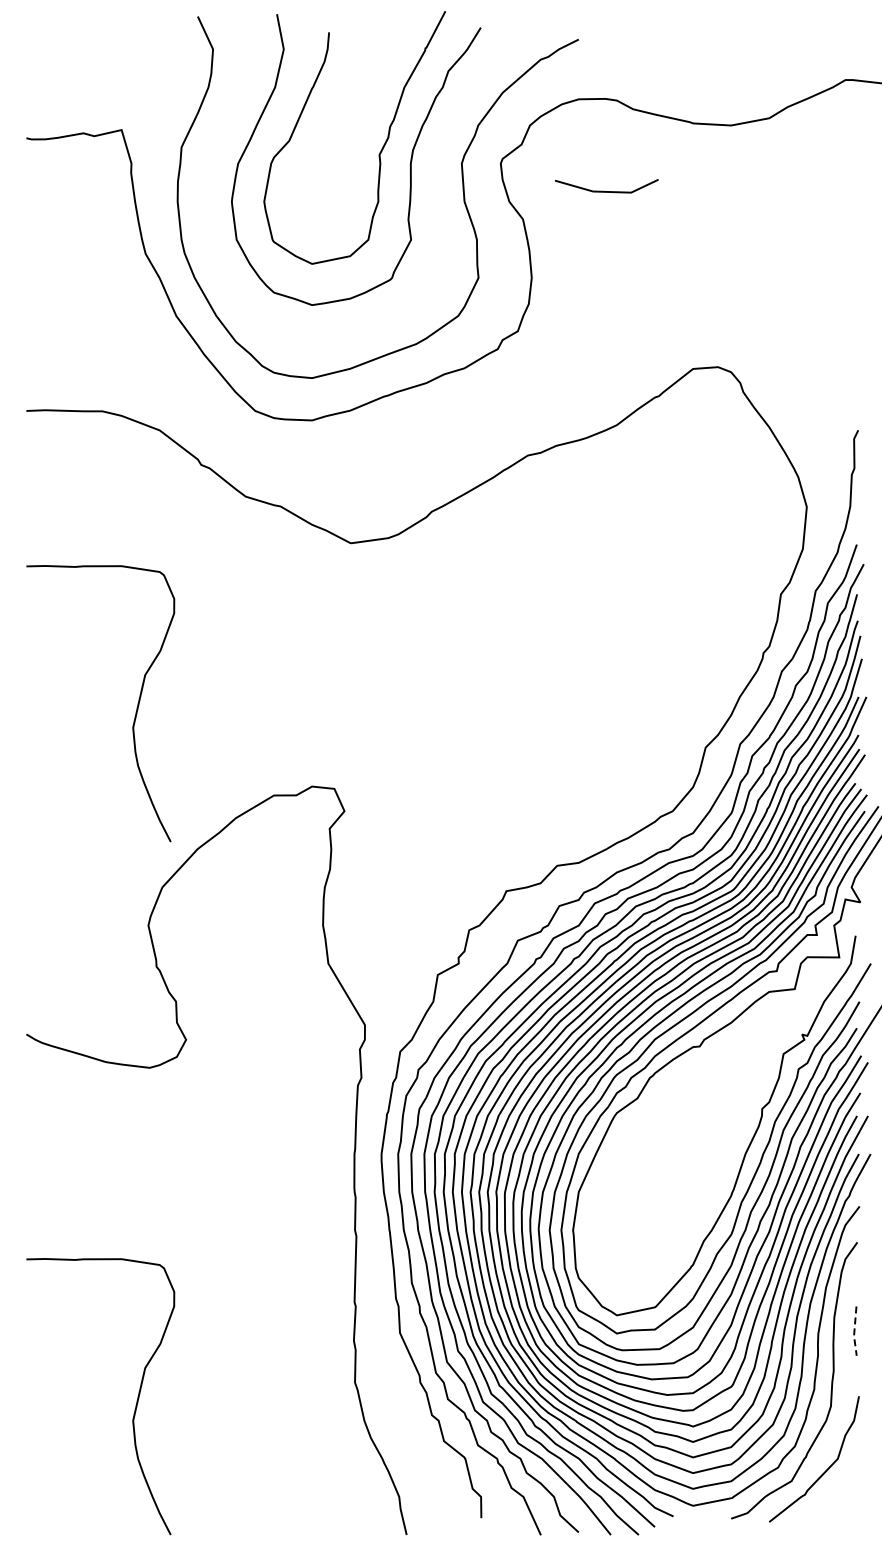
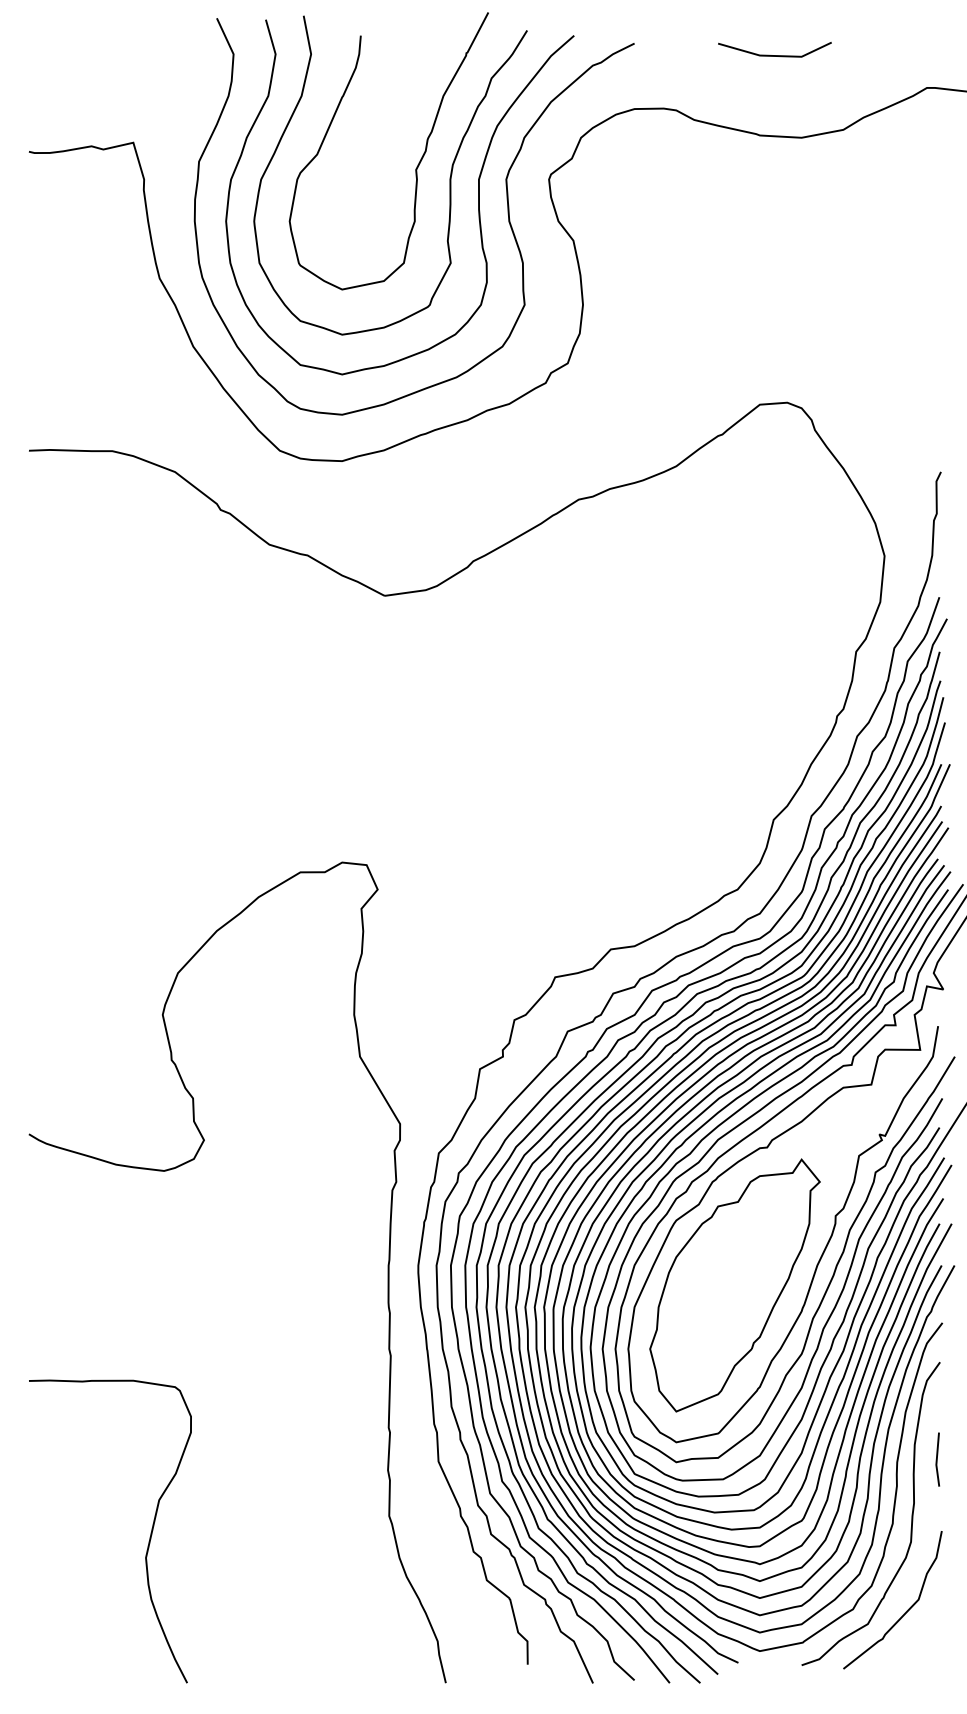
curve: (436, 179) -> (478, 196), added
line: (603, 190) -> (771, 54), moved
curve: (135, 712) -> (148, 781), removed
part: (670, 1172) -> (735, 1285), added
line: (854, 1332) -> (936, 1461), dashed -> solid

